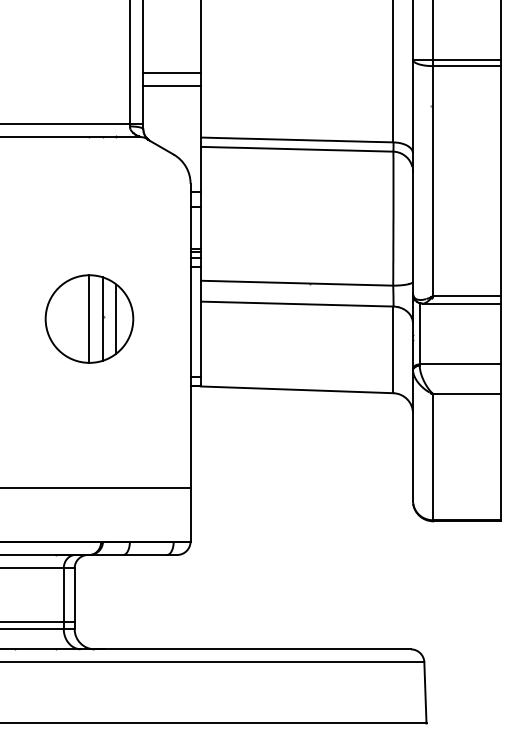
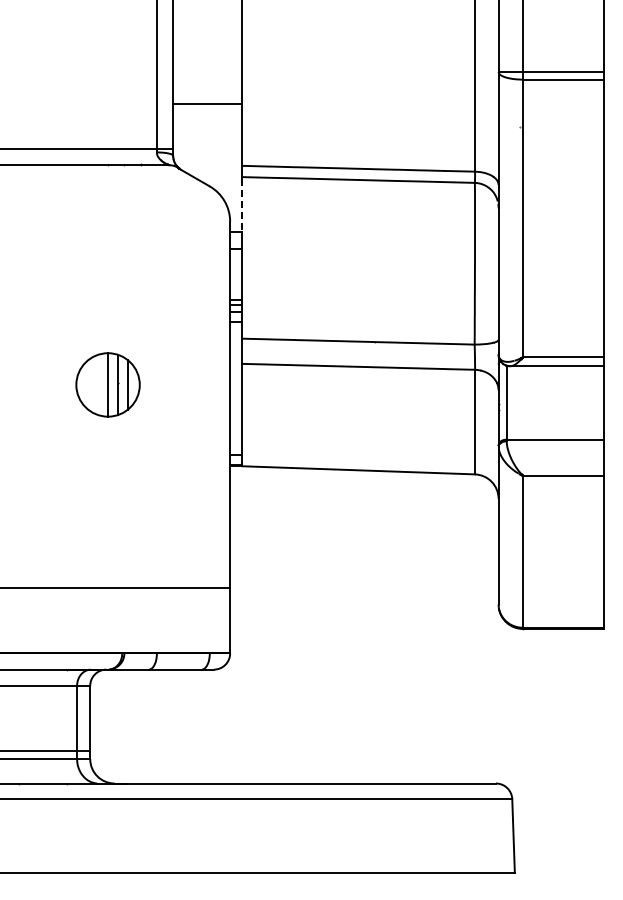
line: (171, 73) -> (207, 88), removed
line: (200, 170) -> (242, 205), solid -> dashed
part: (88, 318) -> (107, 384), size x0.6

